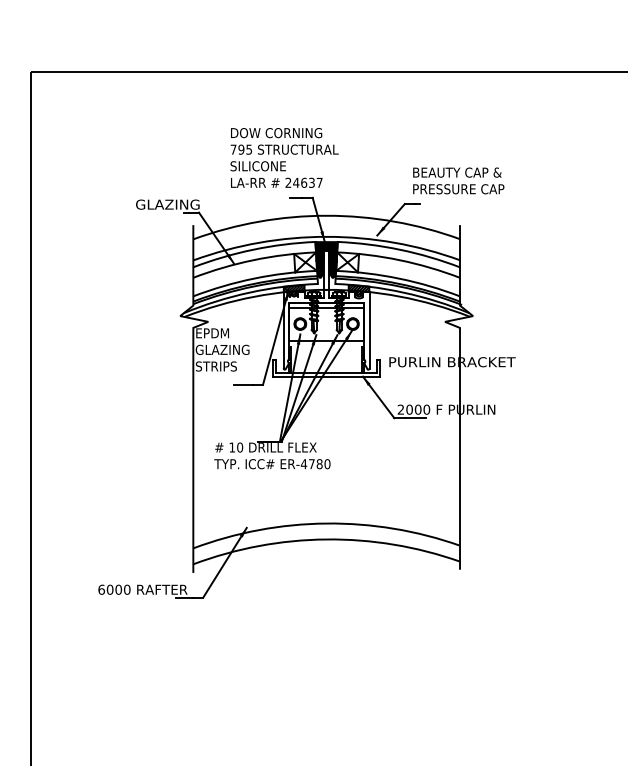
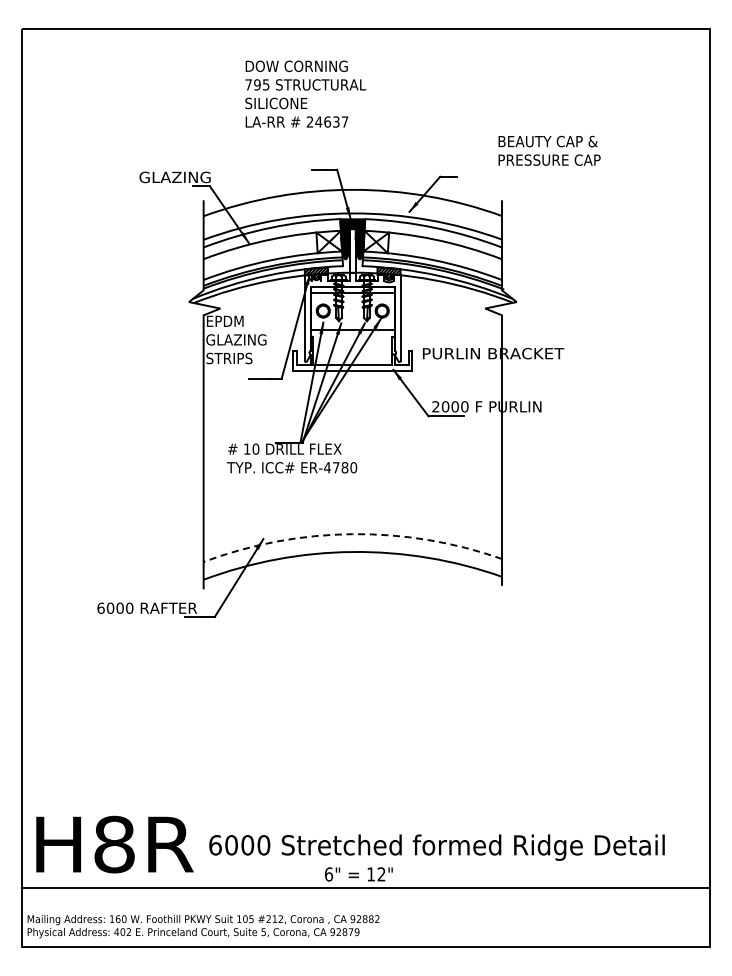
text: (284, 157) -> (305, 93), moved
text: (458, 180) -> (549, 150), moved
arc: (326, 523) -> (352, 534), solid -> dashed

